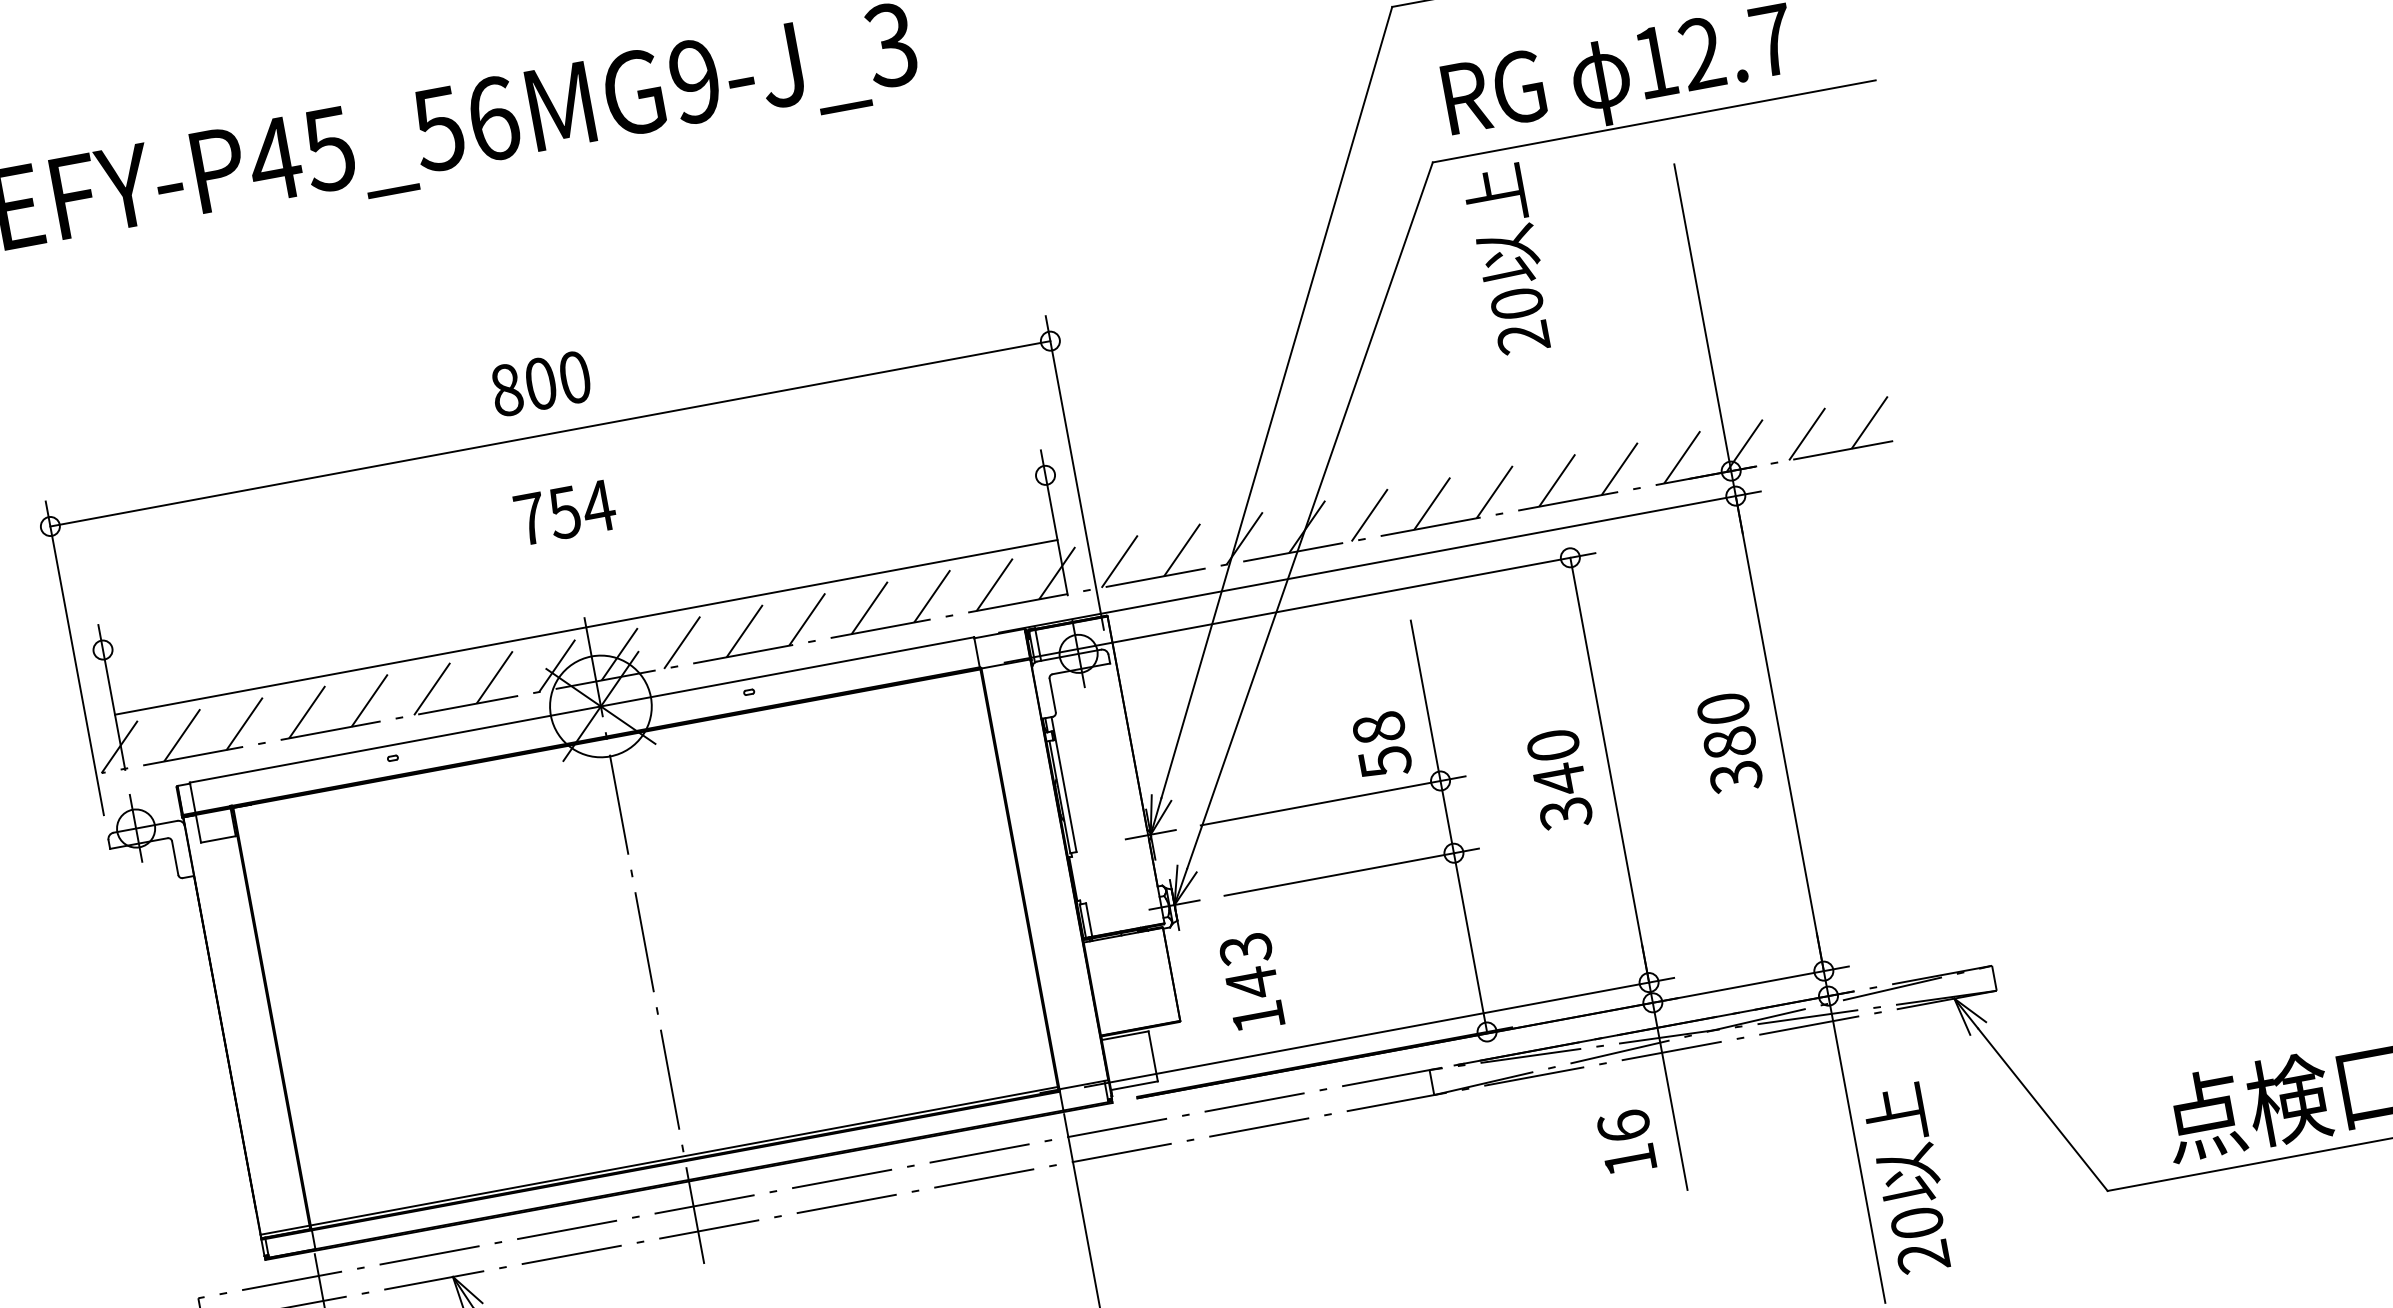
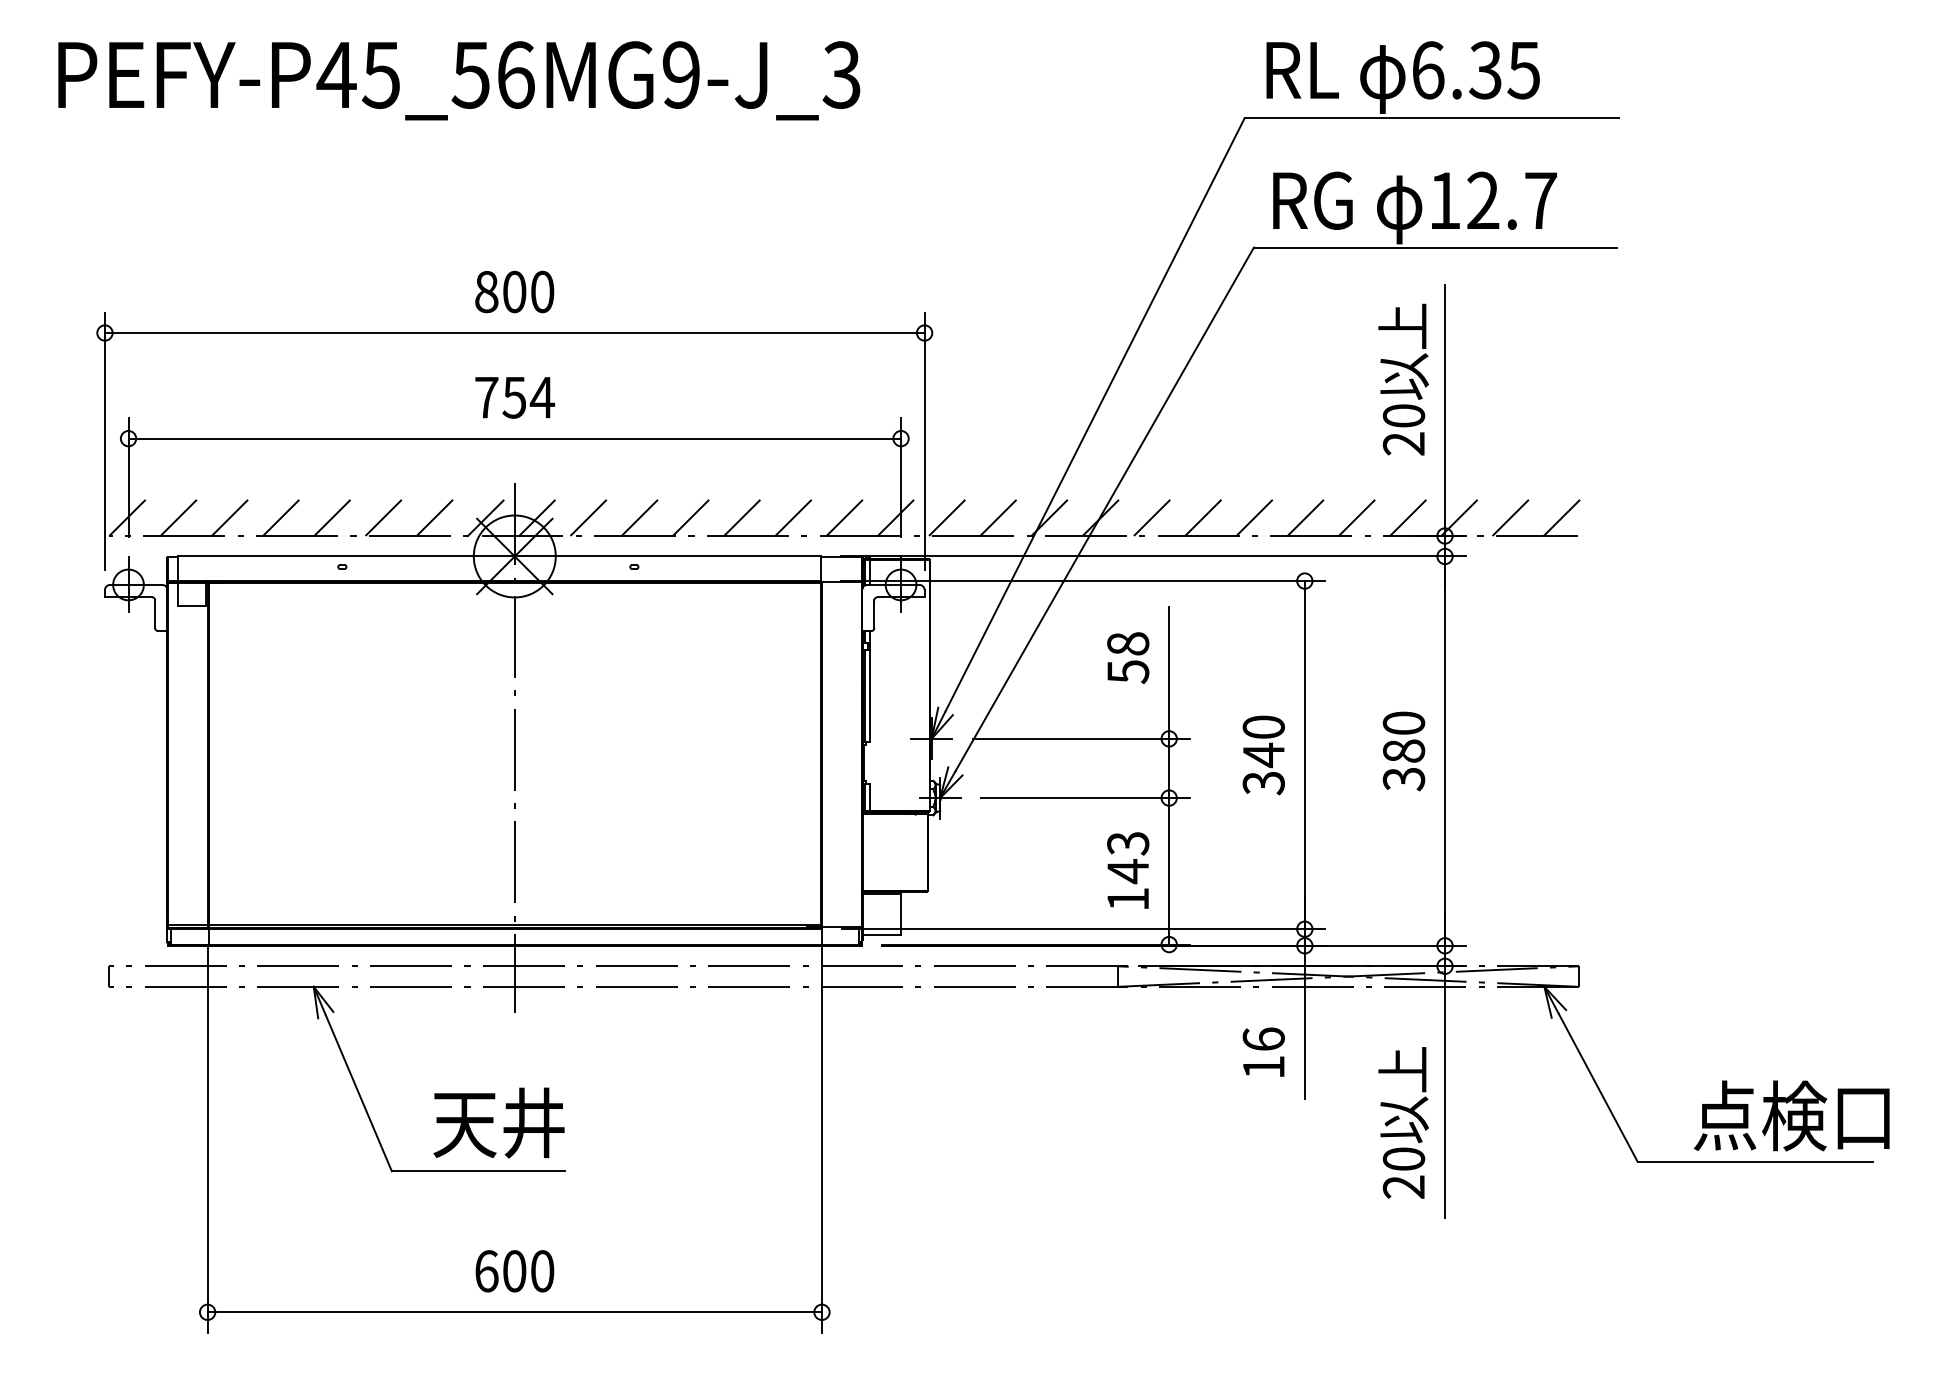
text: (1508, 259) -> (1403, 379), moved
line: (585, 627) -> (514, 438), moved
text: (1382, 744) -> (1128, 657), moved
text: (1252, 982) -> (1128, 870), moved
text: (1908, 1178) -> (1403, 1122), moved

